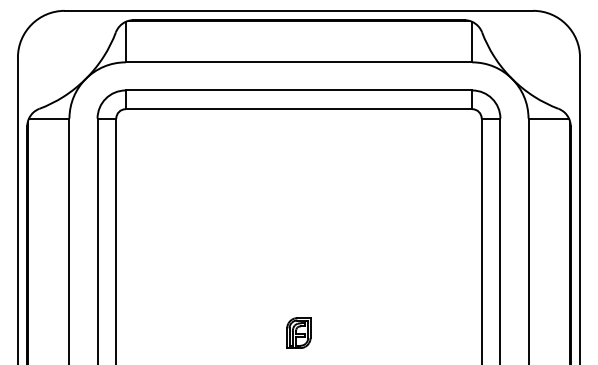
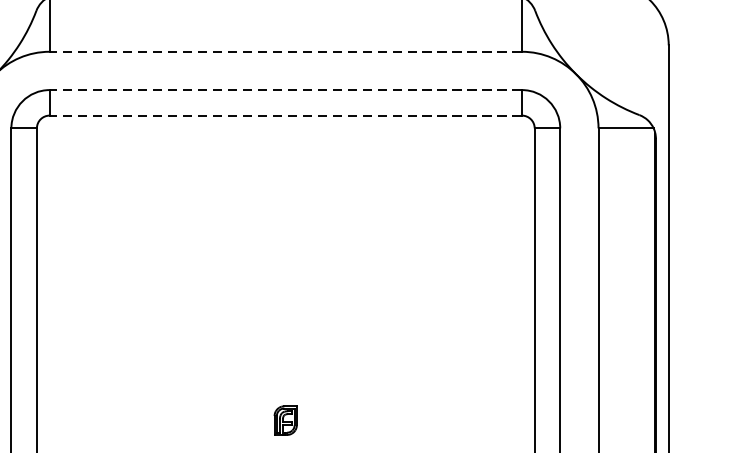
line: (298, 62) -> (285, 51), solid -> dashed
line: (298, 90) -> (285, 90), solid -> dashed
line: (298, 109) -> (285, 115), solid -> dashed
part: (298, 332) -> (285, 419), size x0.7

